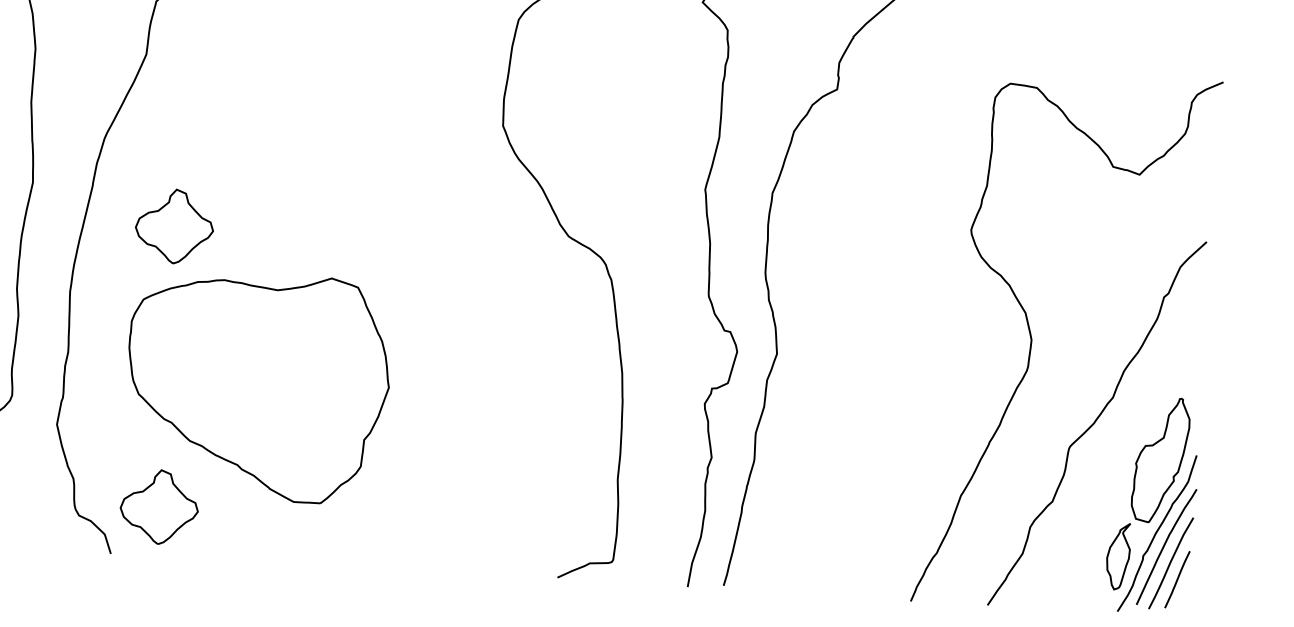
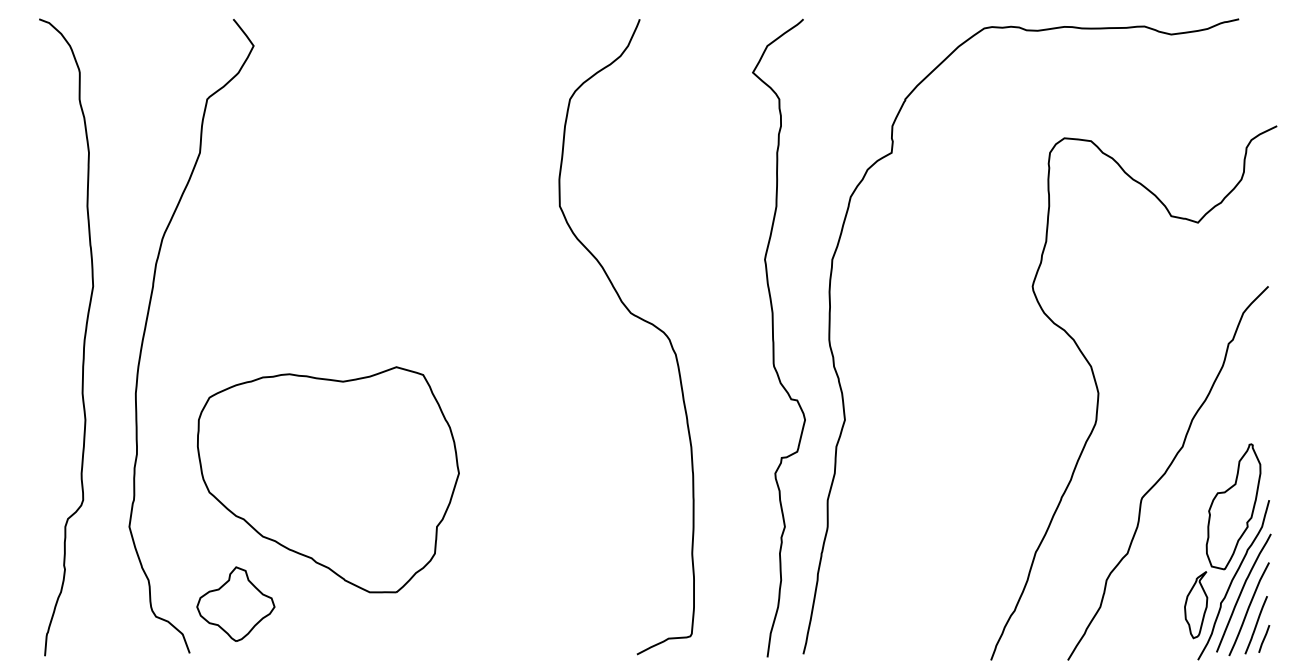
part: (174, 225) -> (236, 322), removed
line: (1184, 593) -> (1264, 638), added

